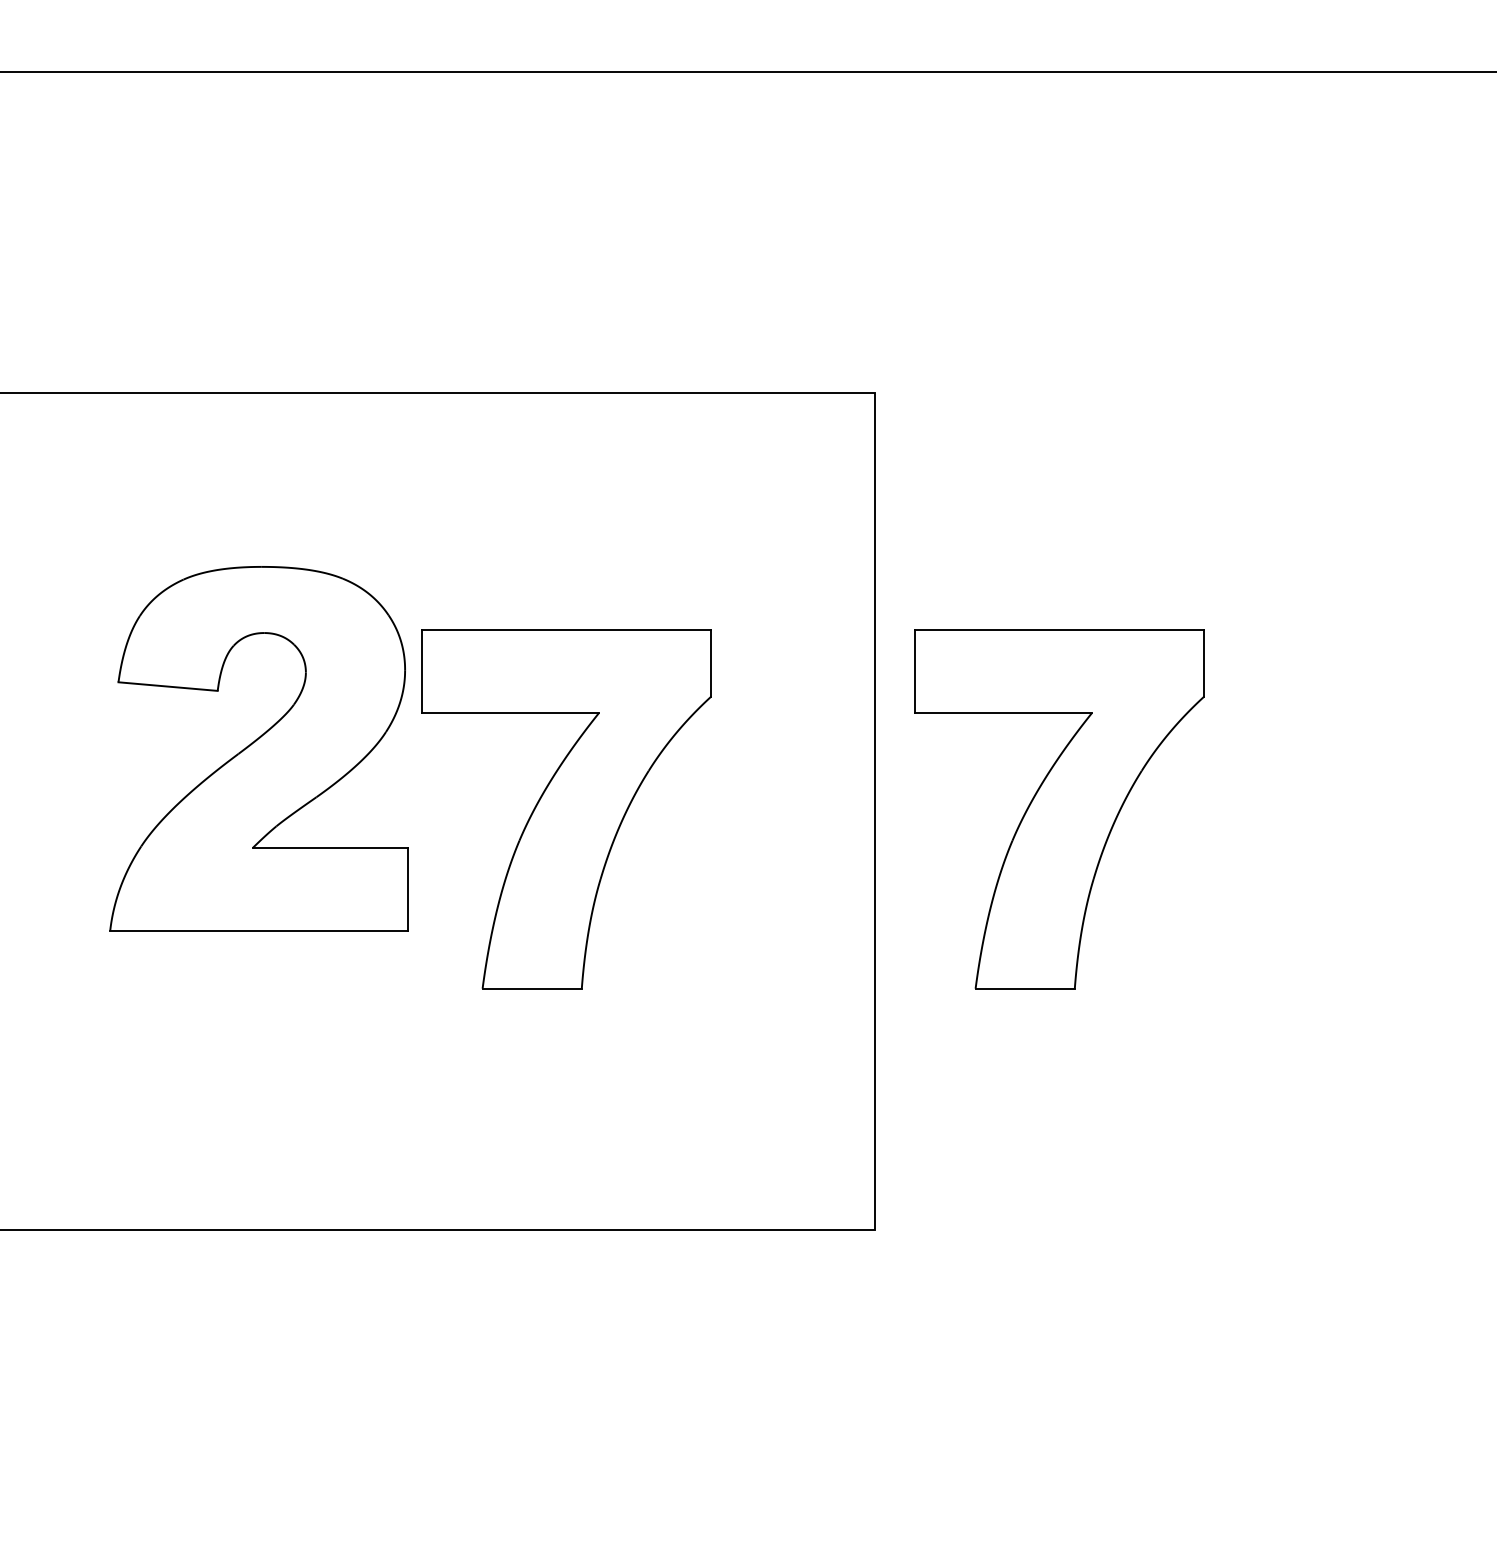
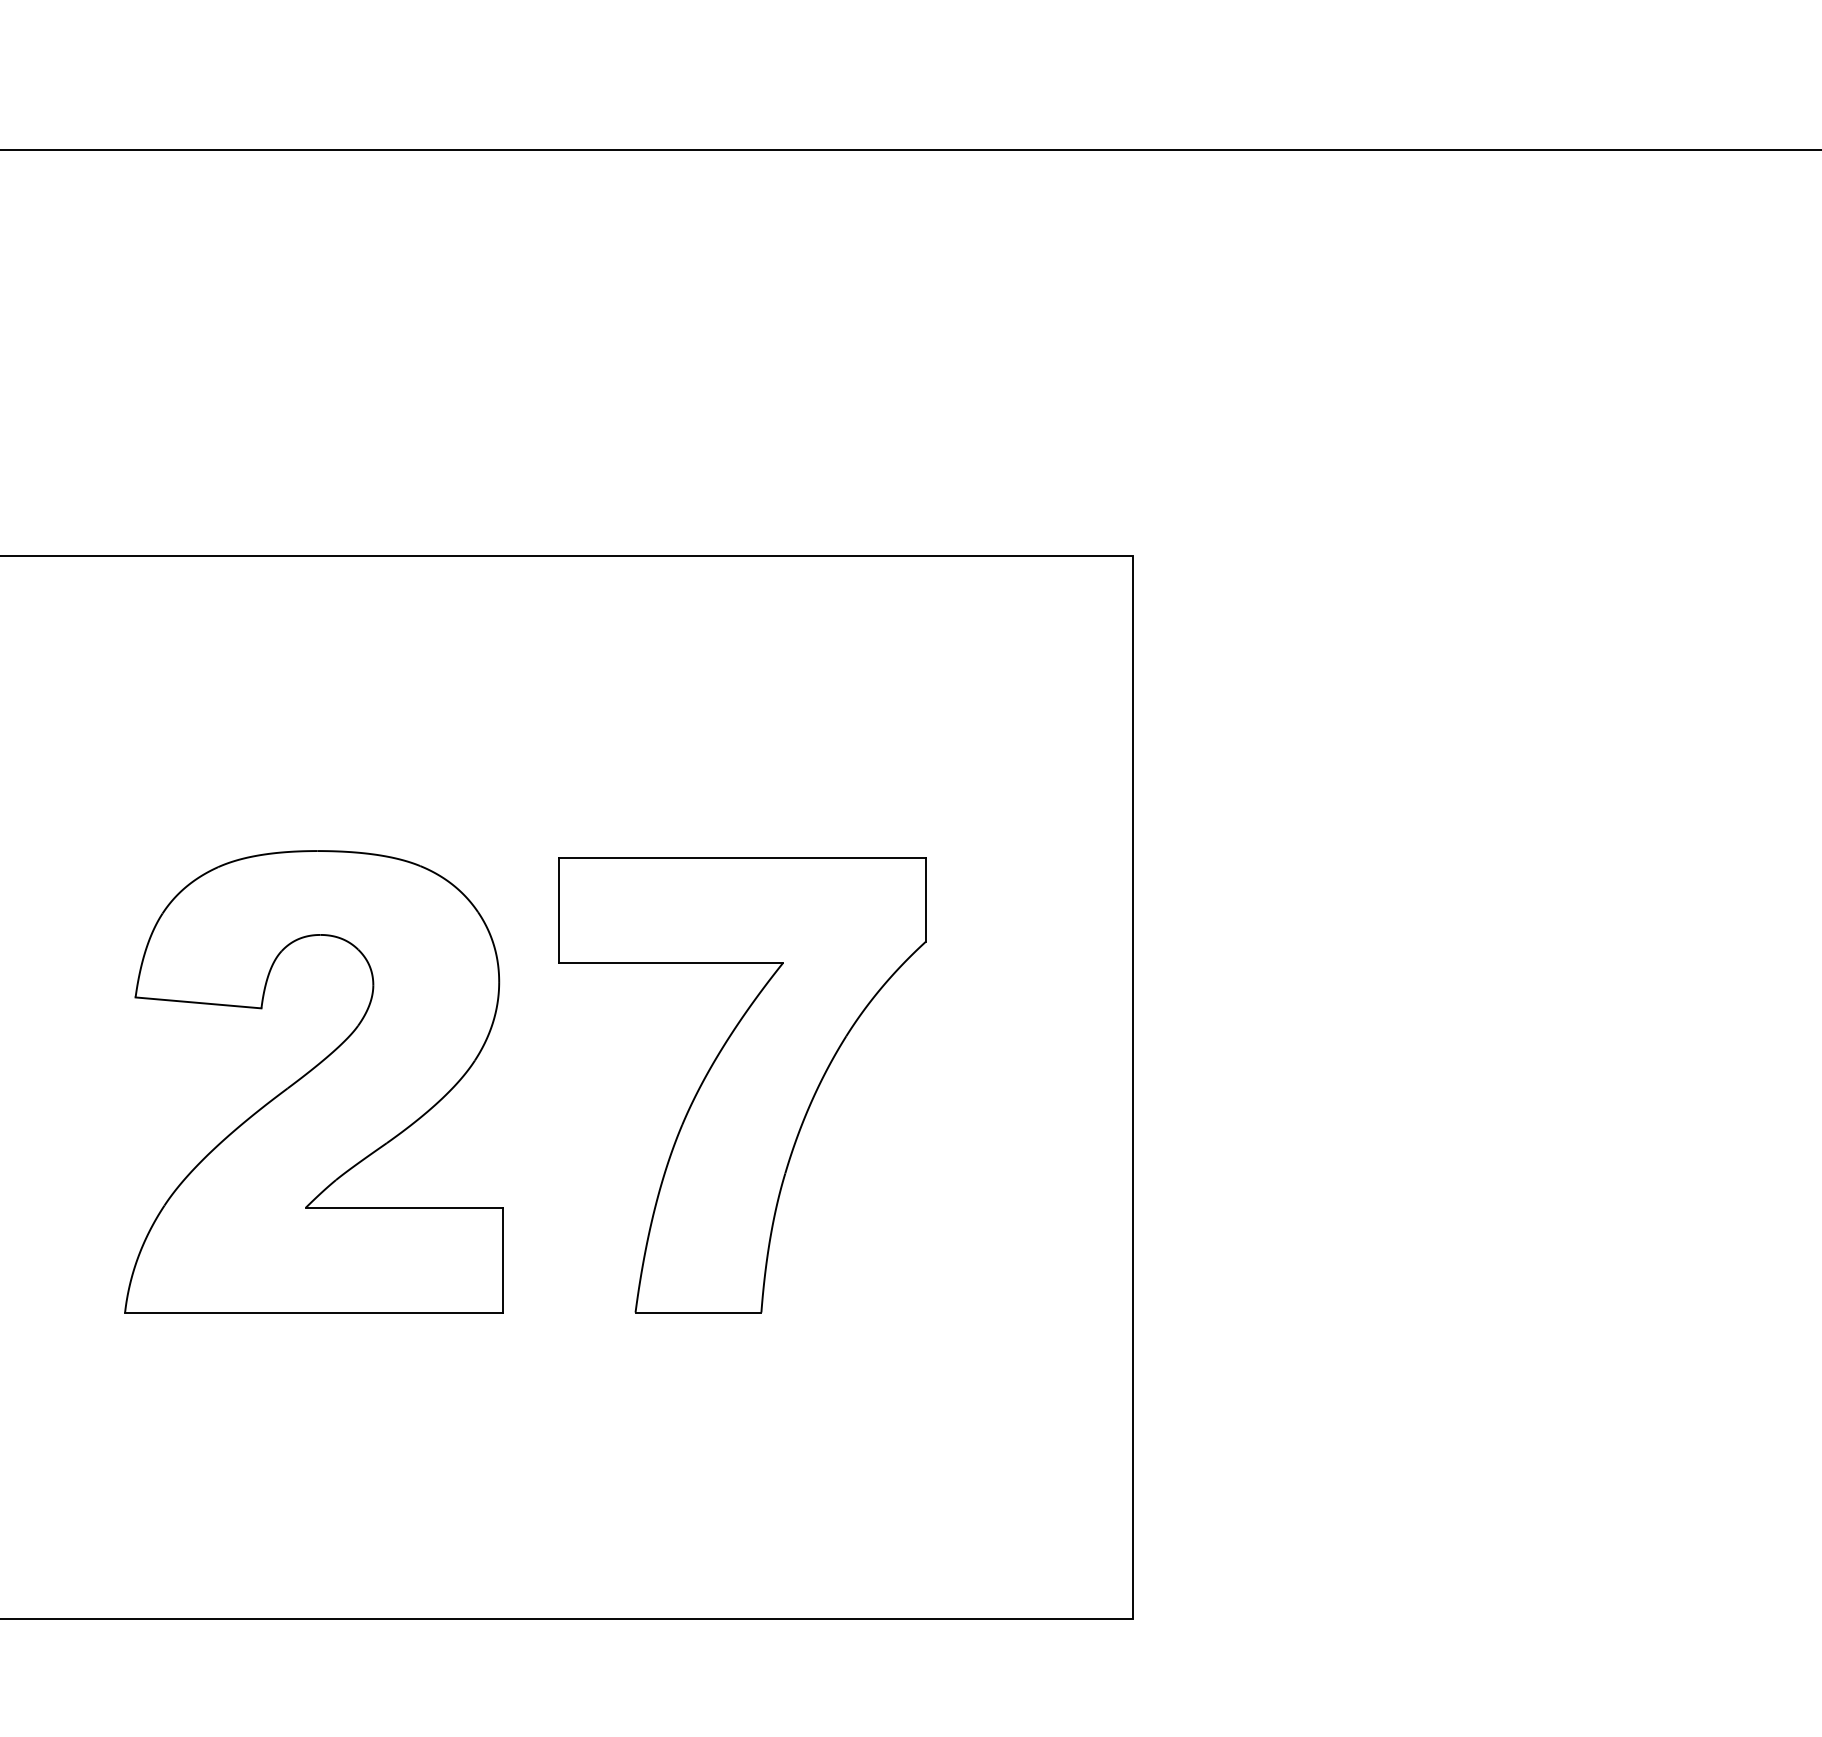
part: (258, 748) -> (313, 1081), moved
part: (1059, 809) -> (1367, 1085), removed

